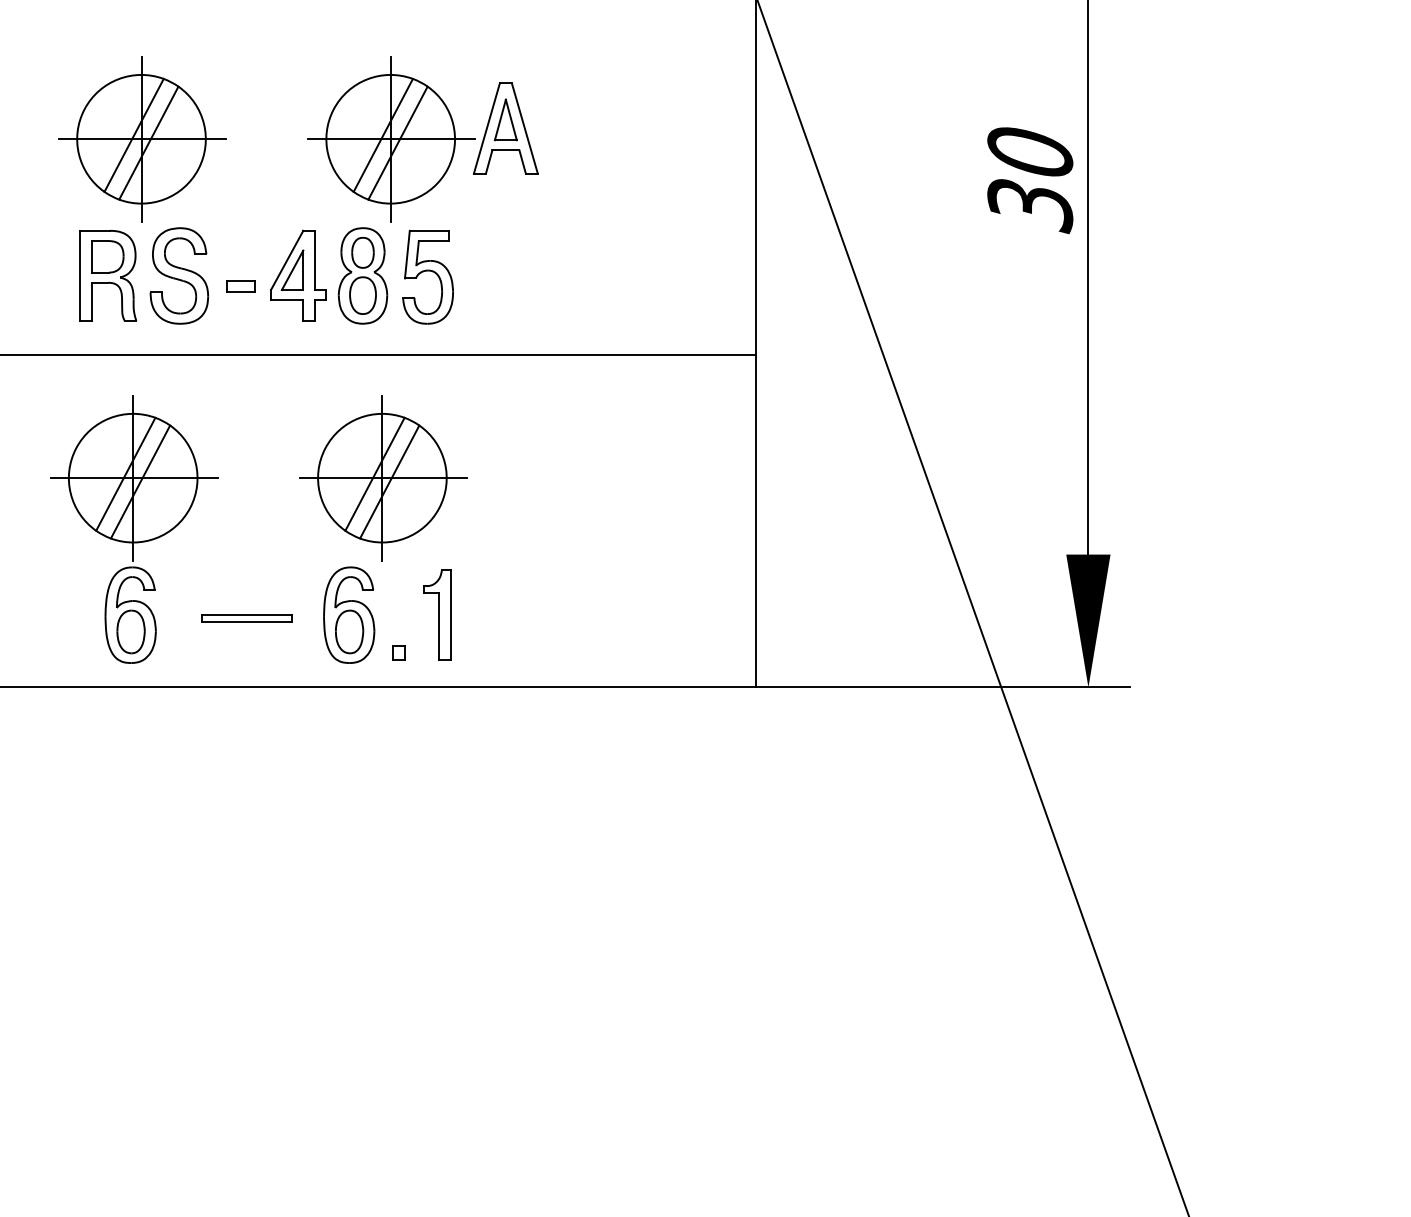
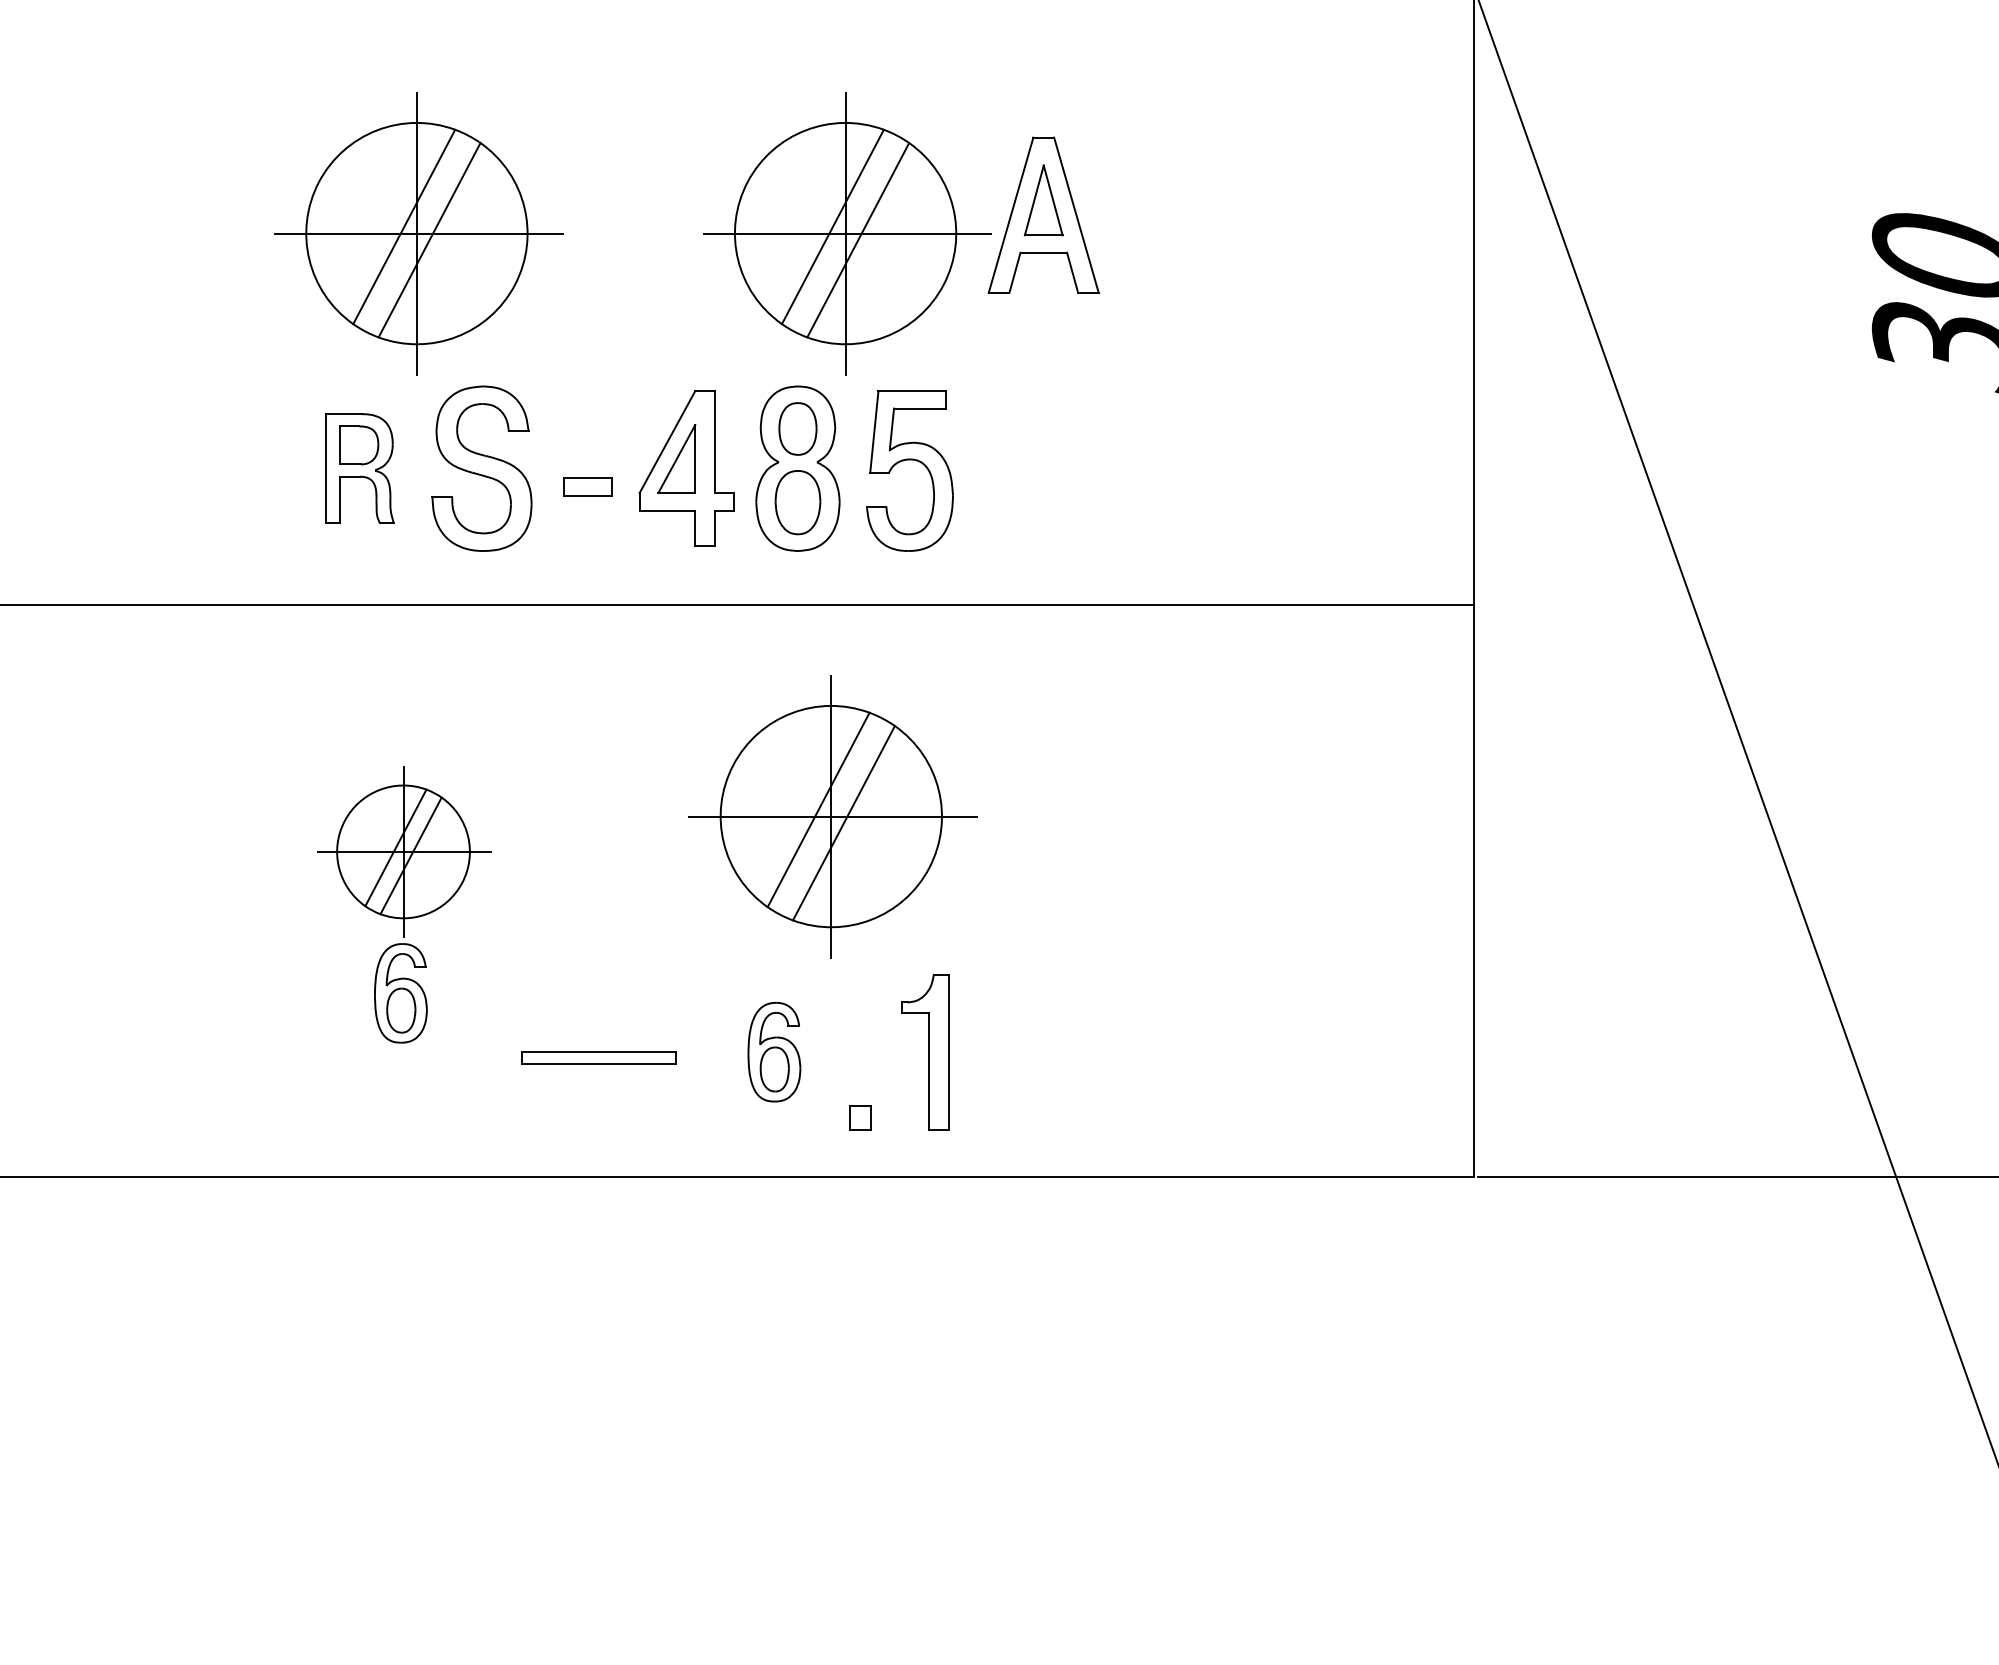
part: (108, 275) -> (360, 467), size x0.7
part: (134, 529) -> (404, 904), size x0.6
part: (349, 614) -> (774, 1051), size x0.6

